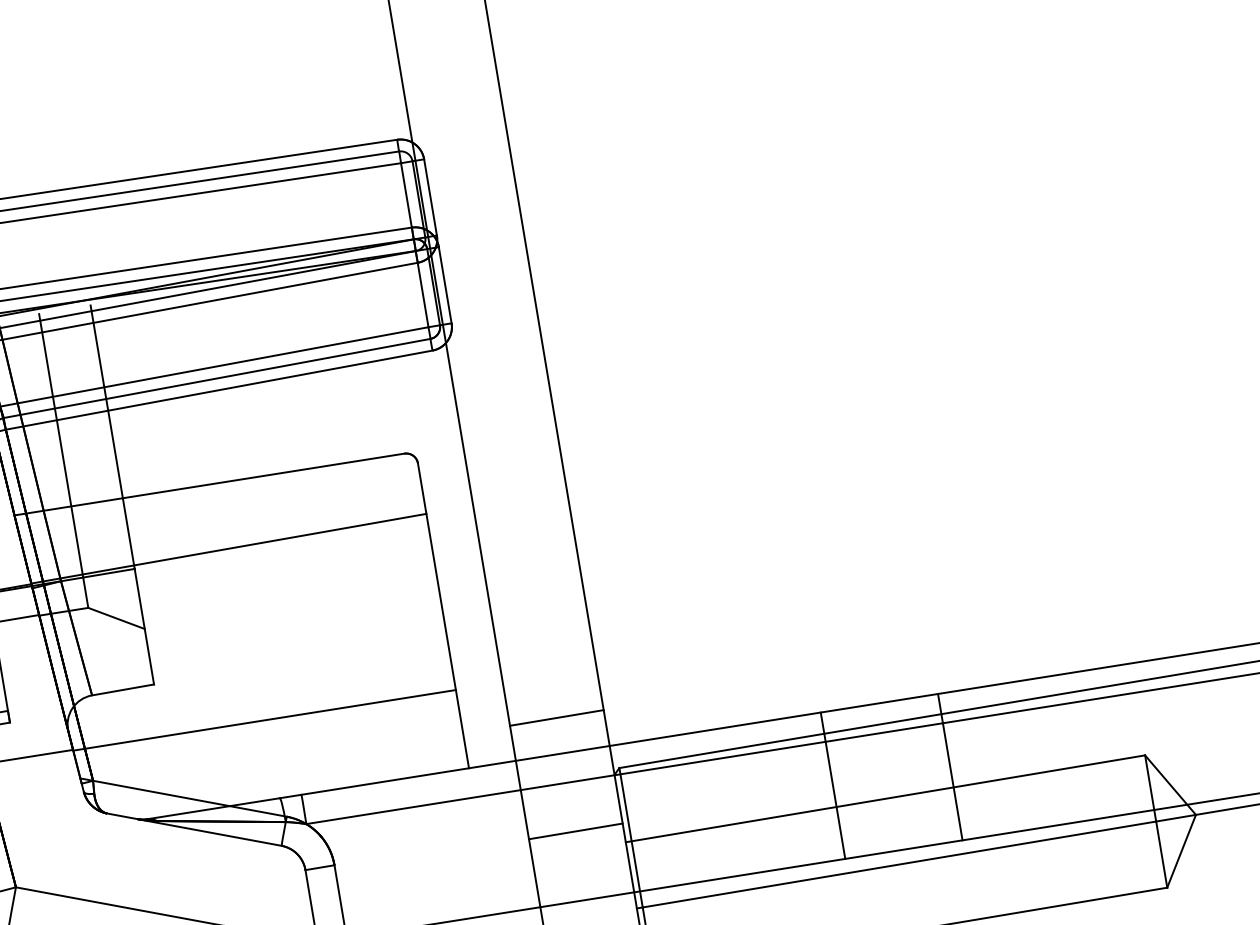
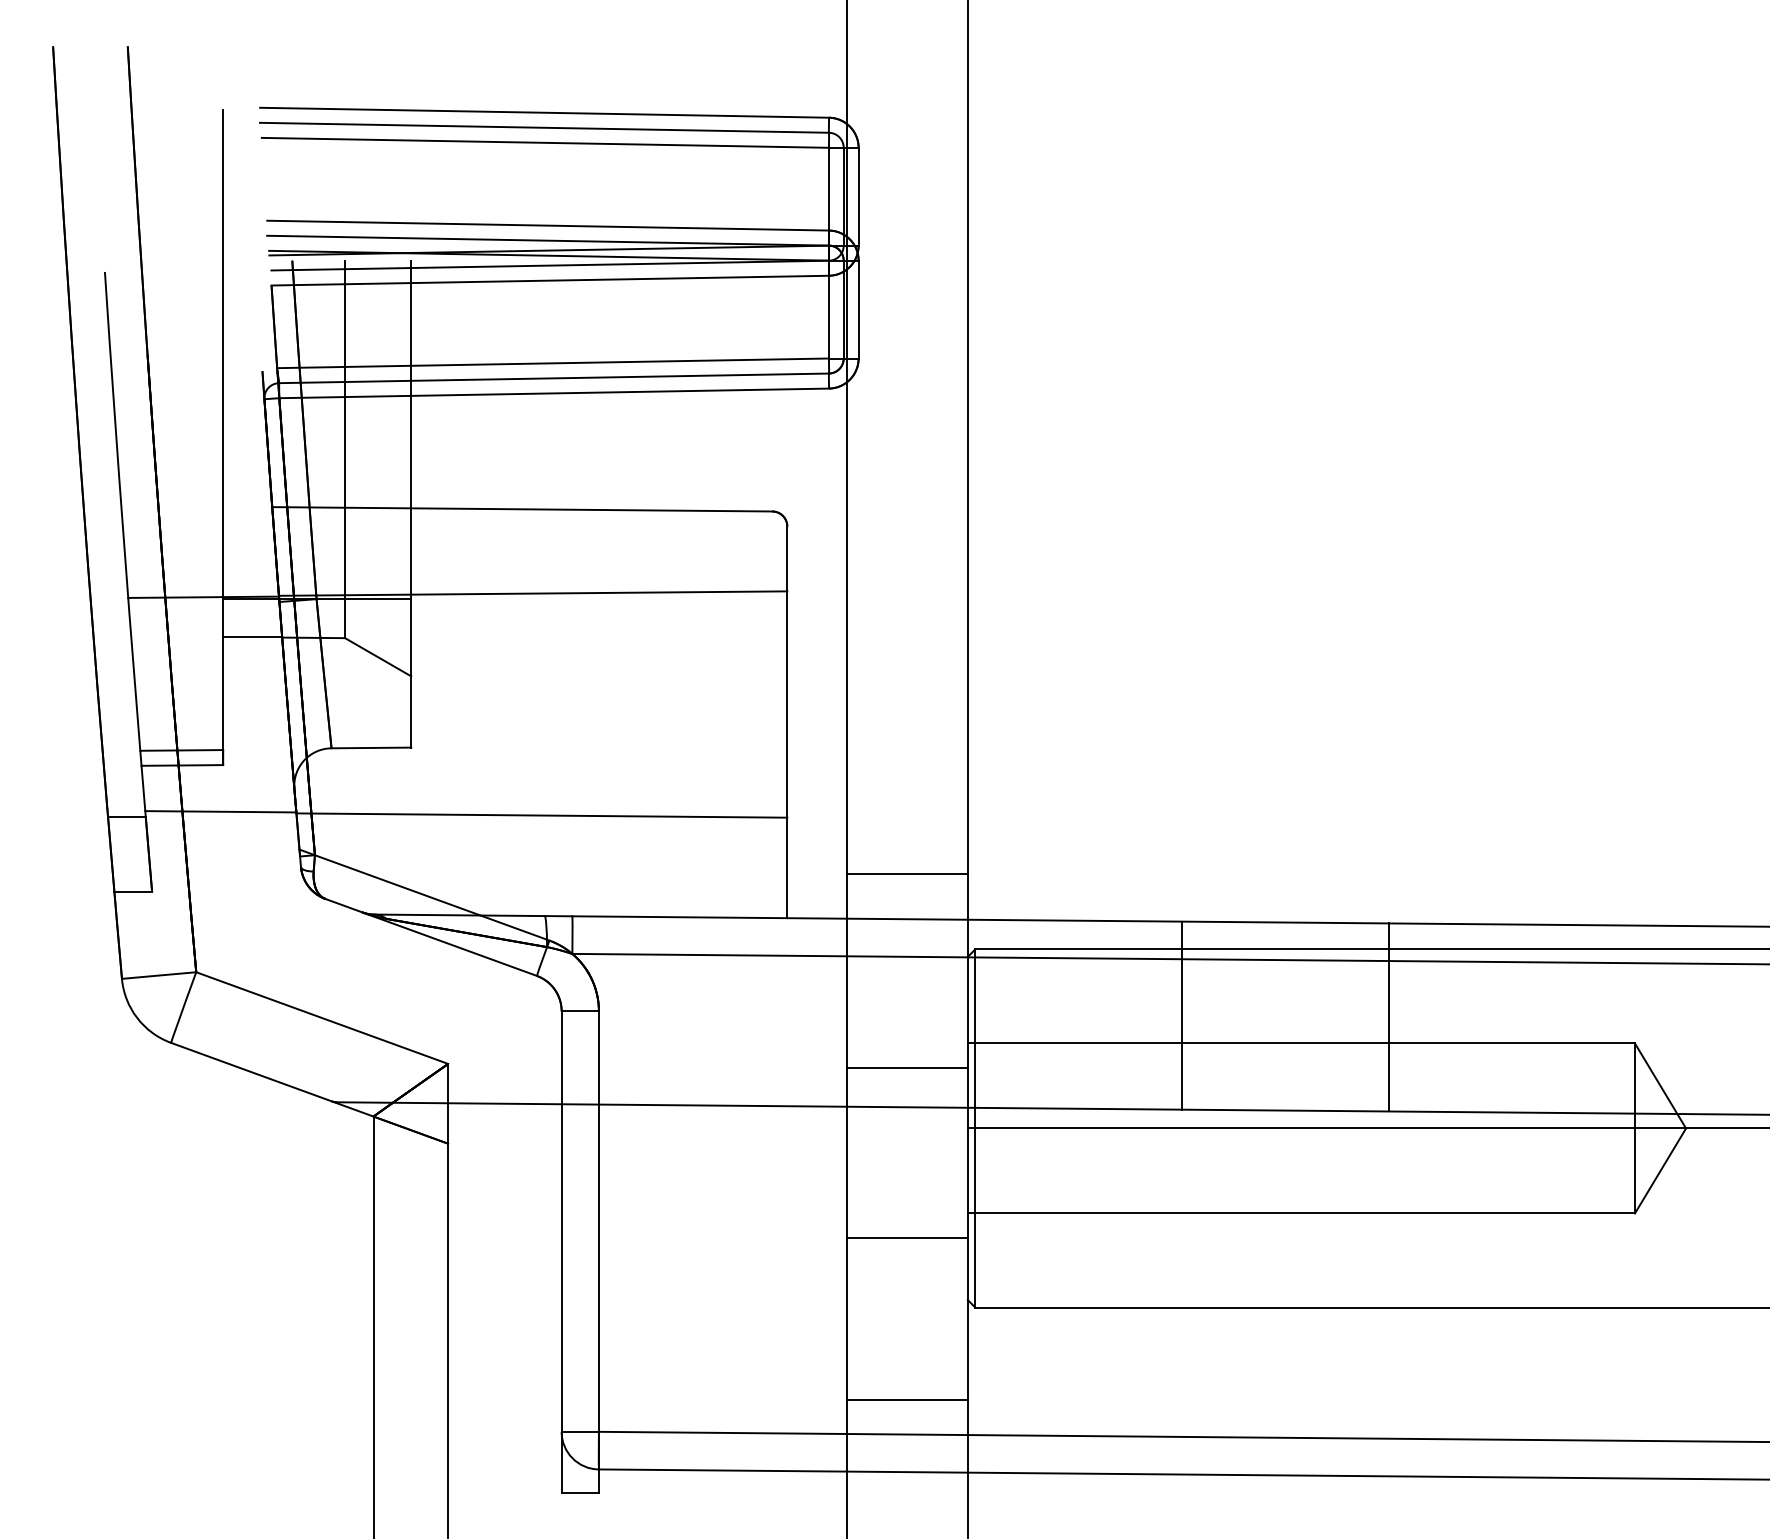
line: (832, 786) -> (1181, 1016), moved
line: (575, 831) -> (907, 1068), moved

